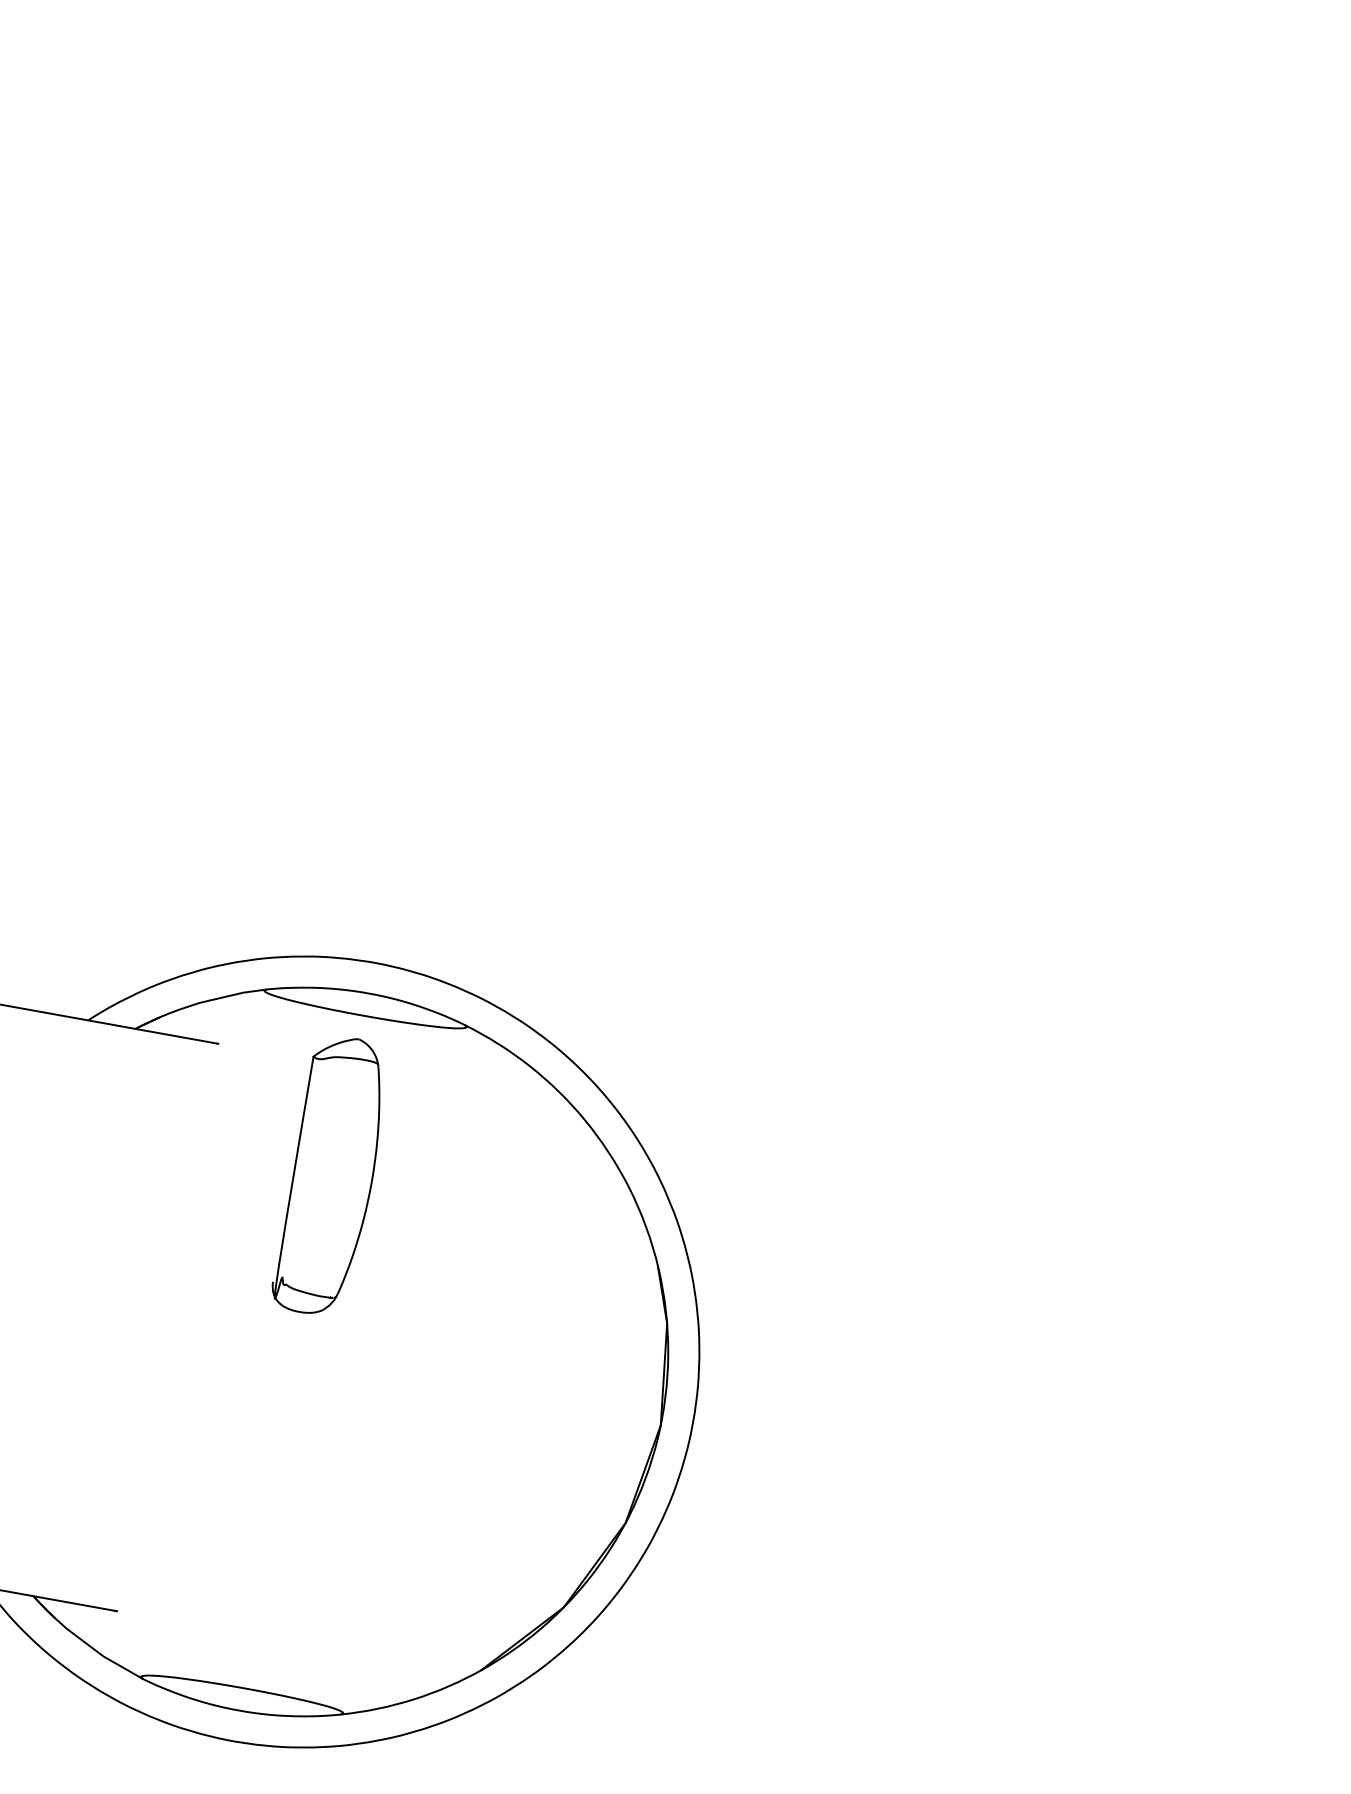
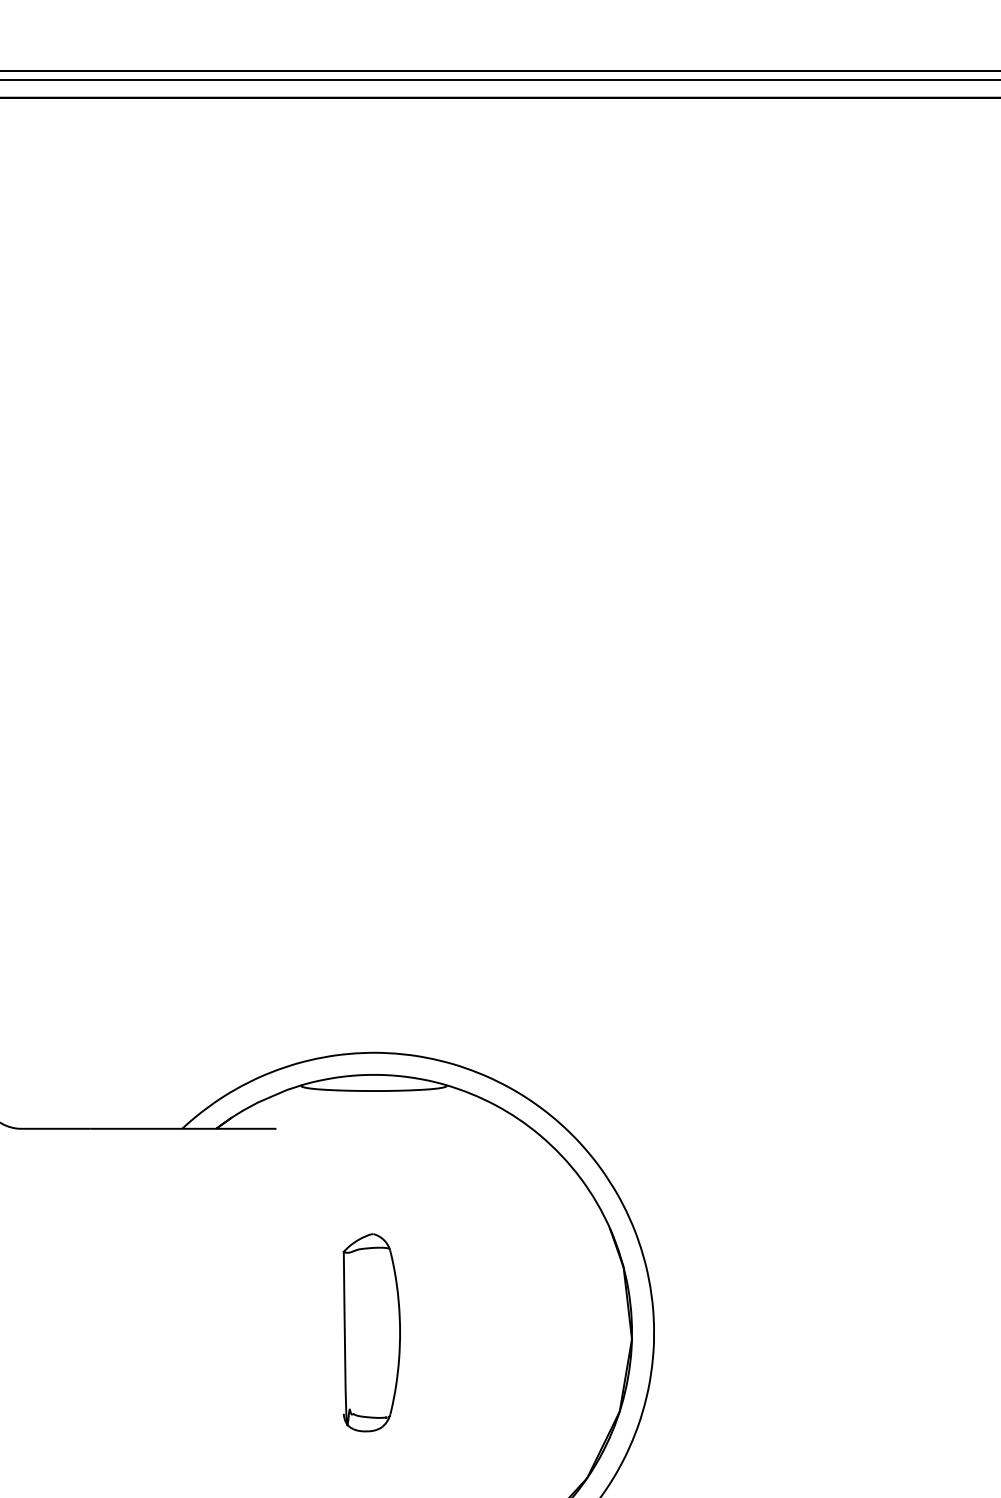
part: (331, 1175) -> (371, 1332), moved

